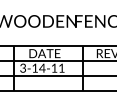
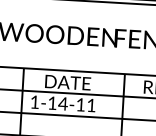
text: (22, 67) -> (34, 101), 3-14-11 -> 1-14-11

